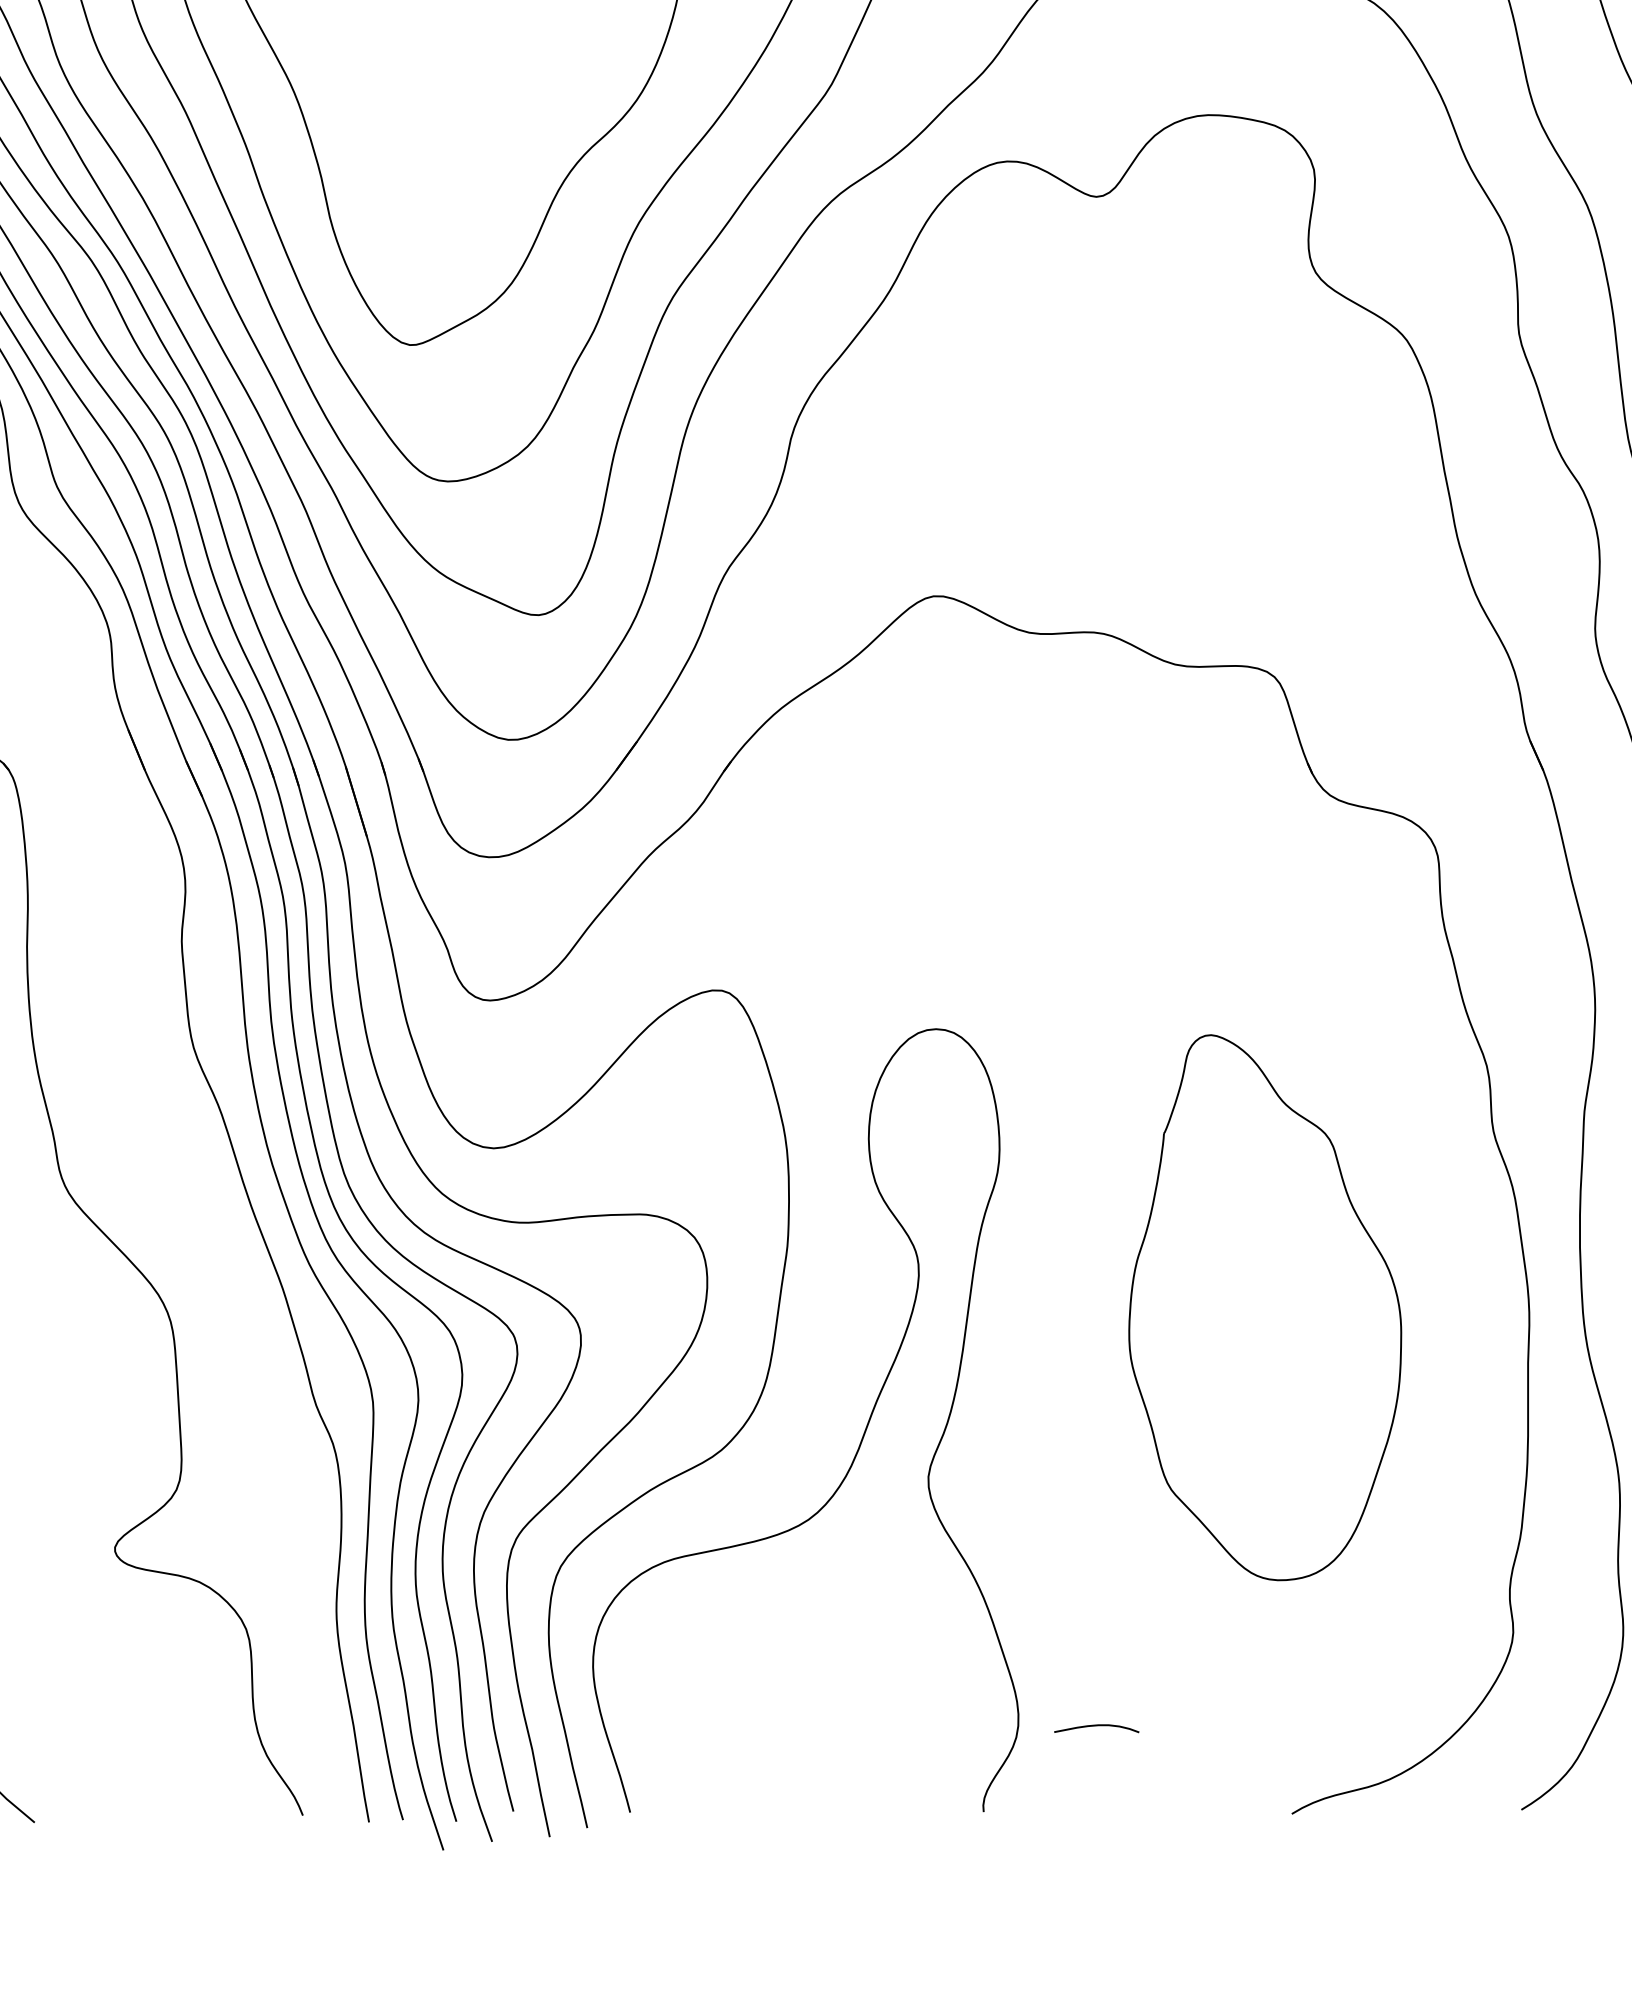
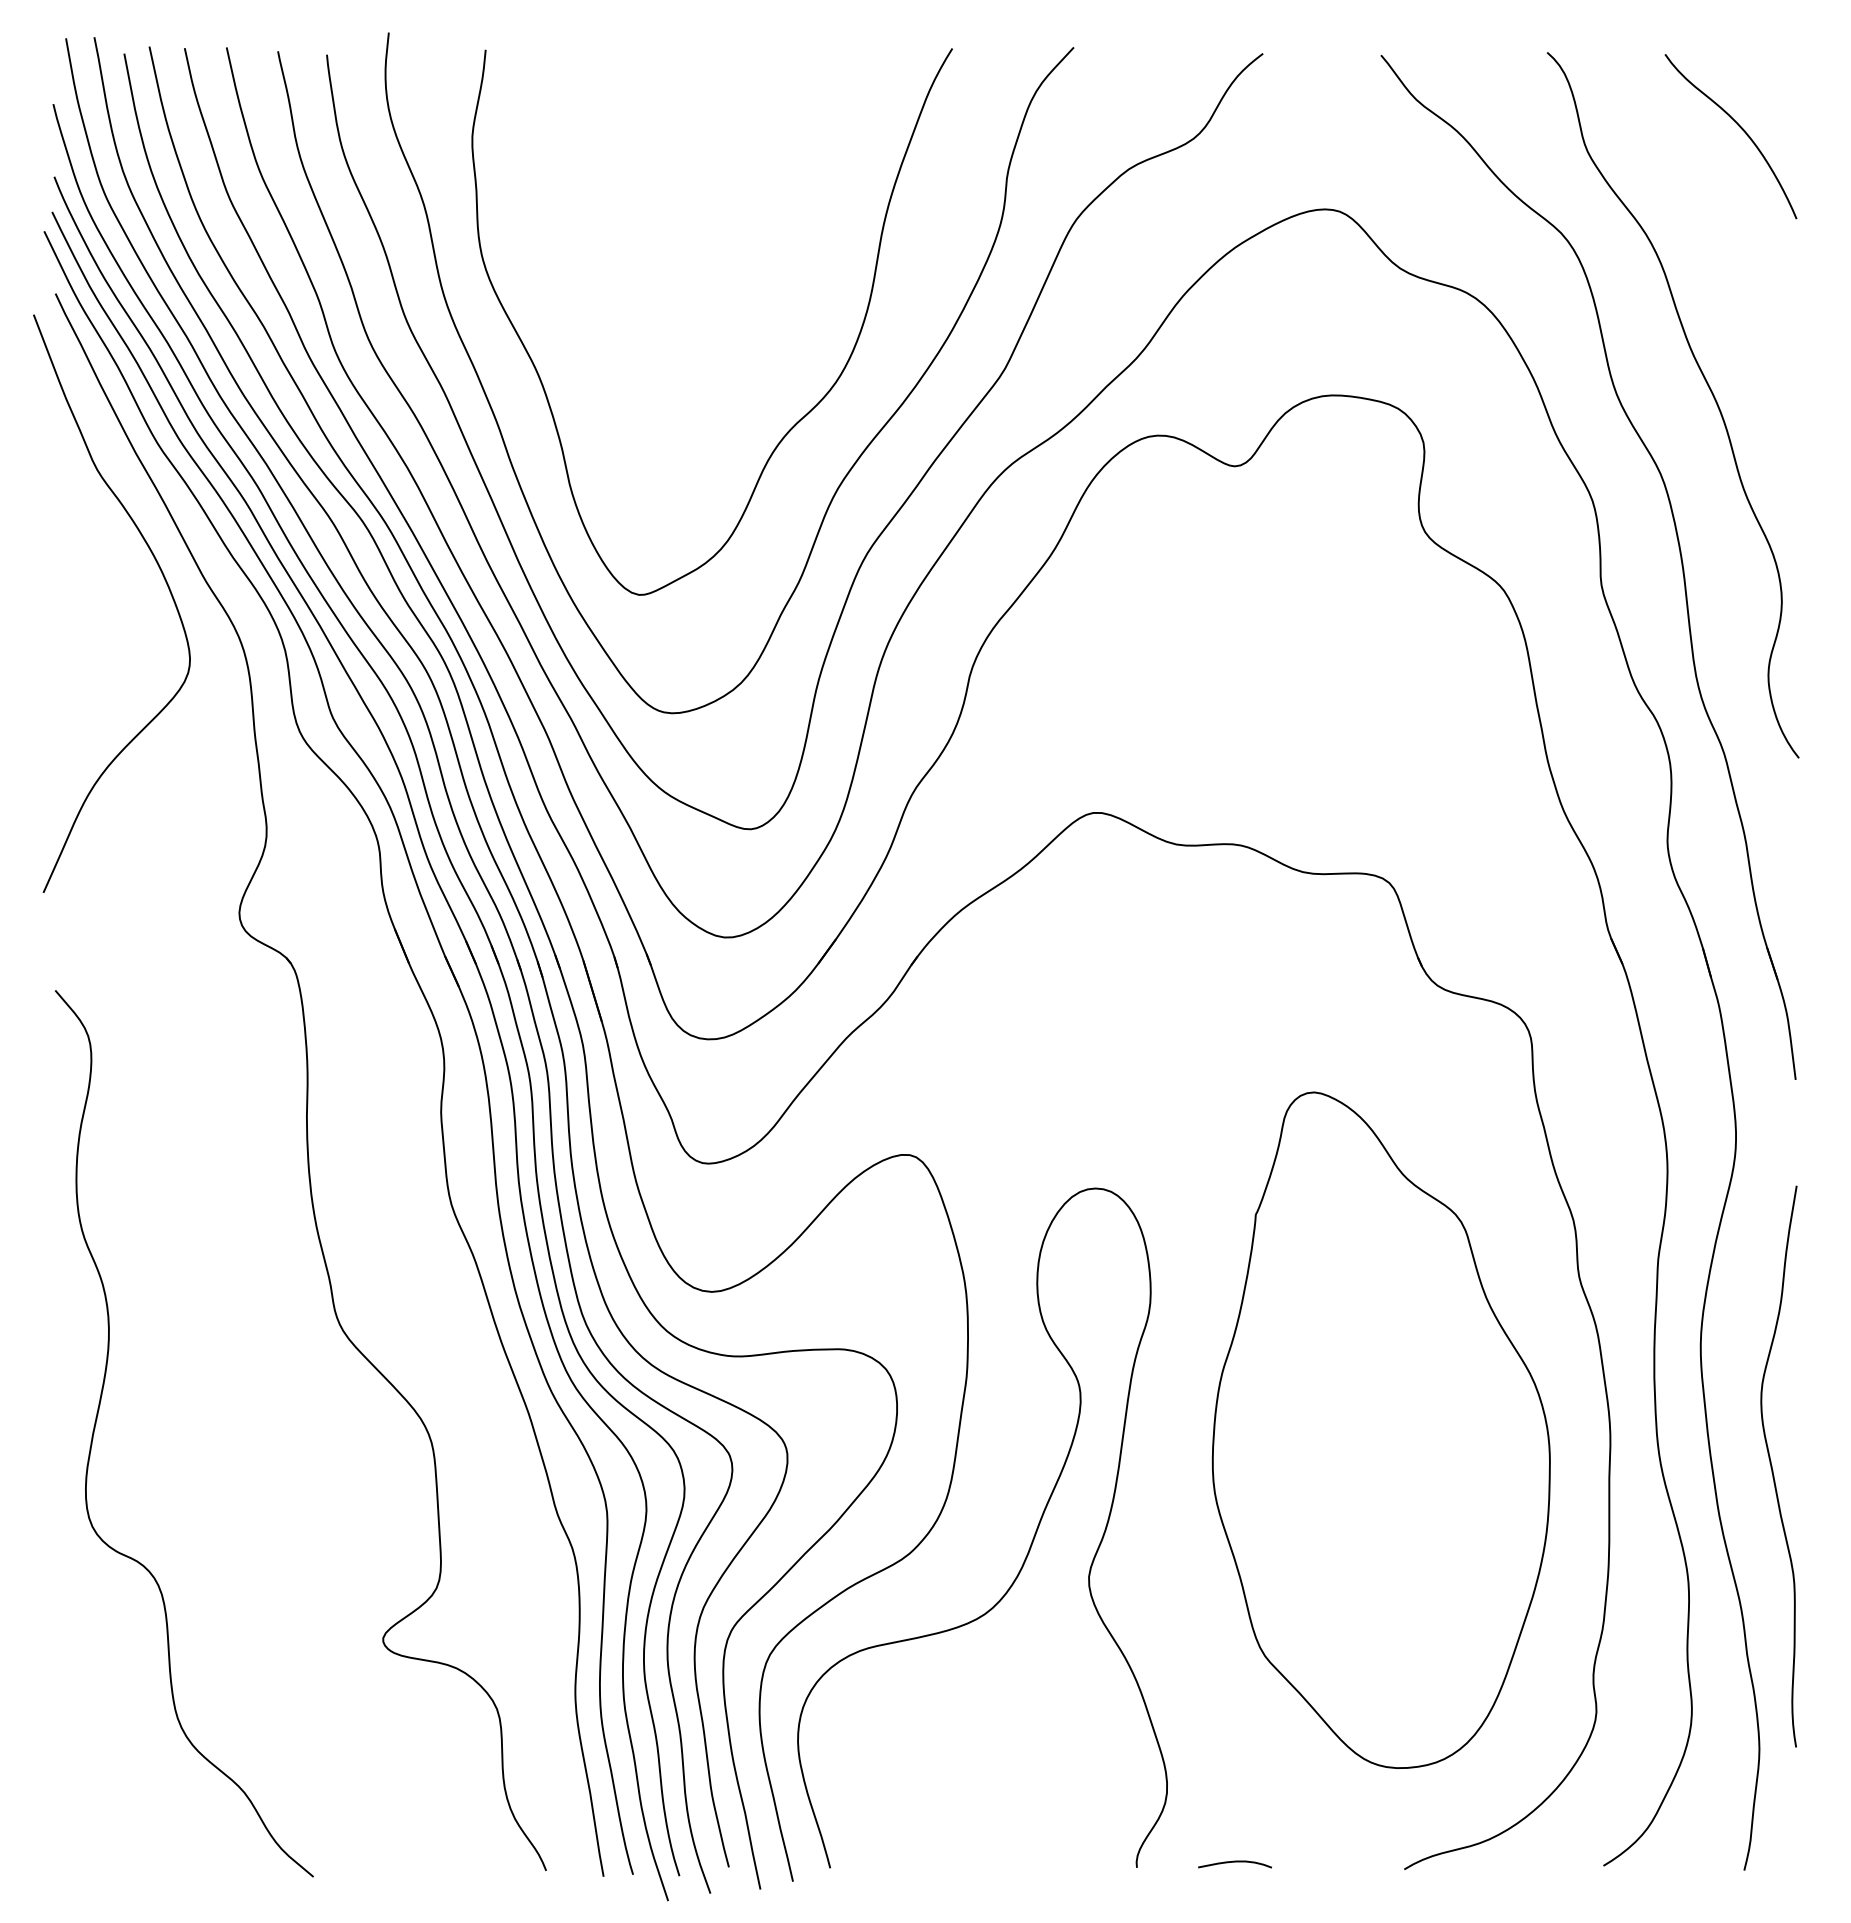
part: (1264, 1306) -> (1380, 1429), size x1.43
curve: (1096, 1726) -> (1234, 1862), moved

